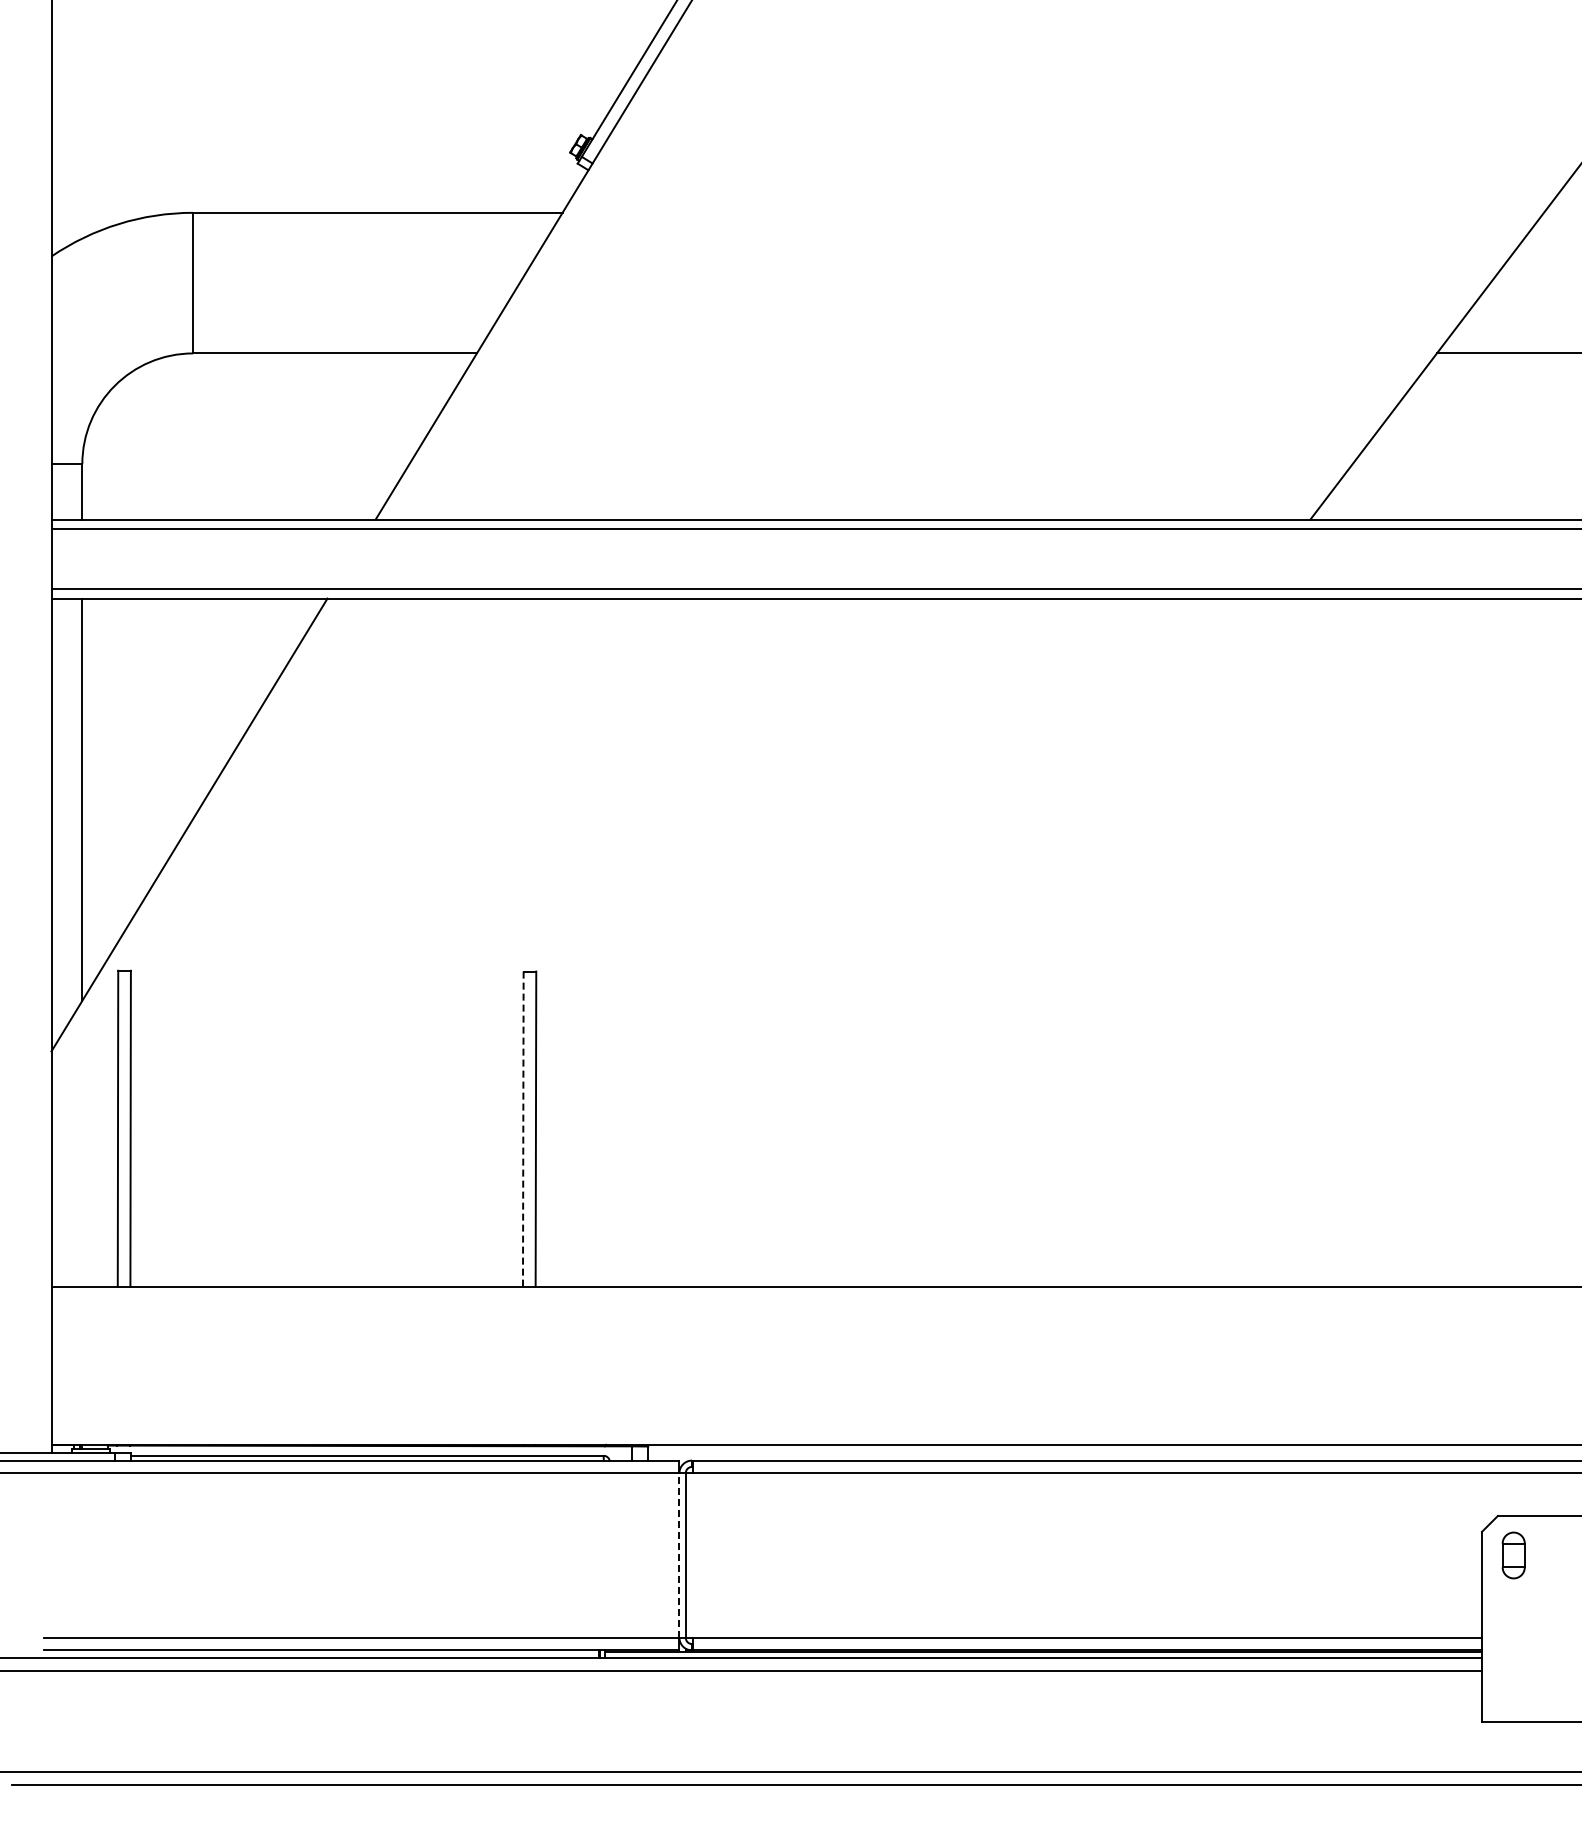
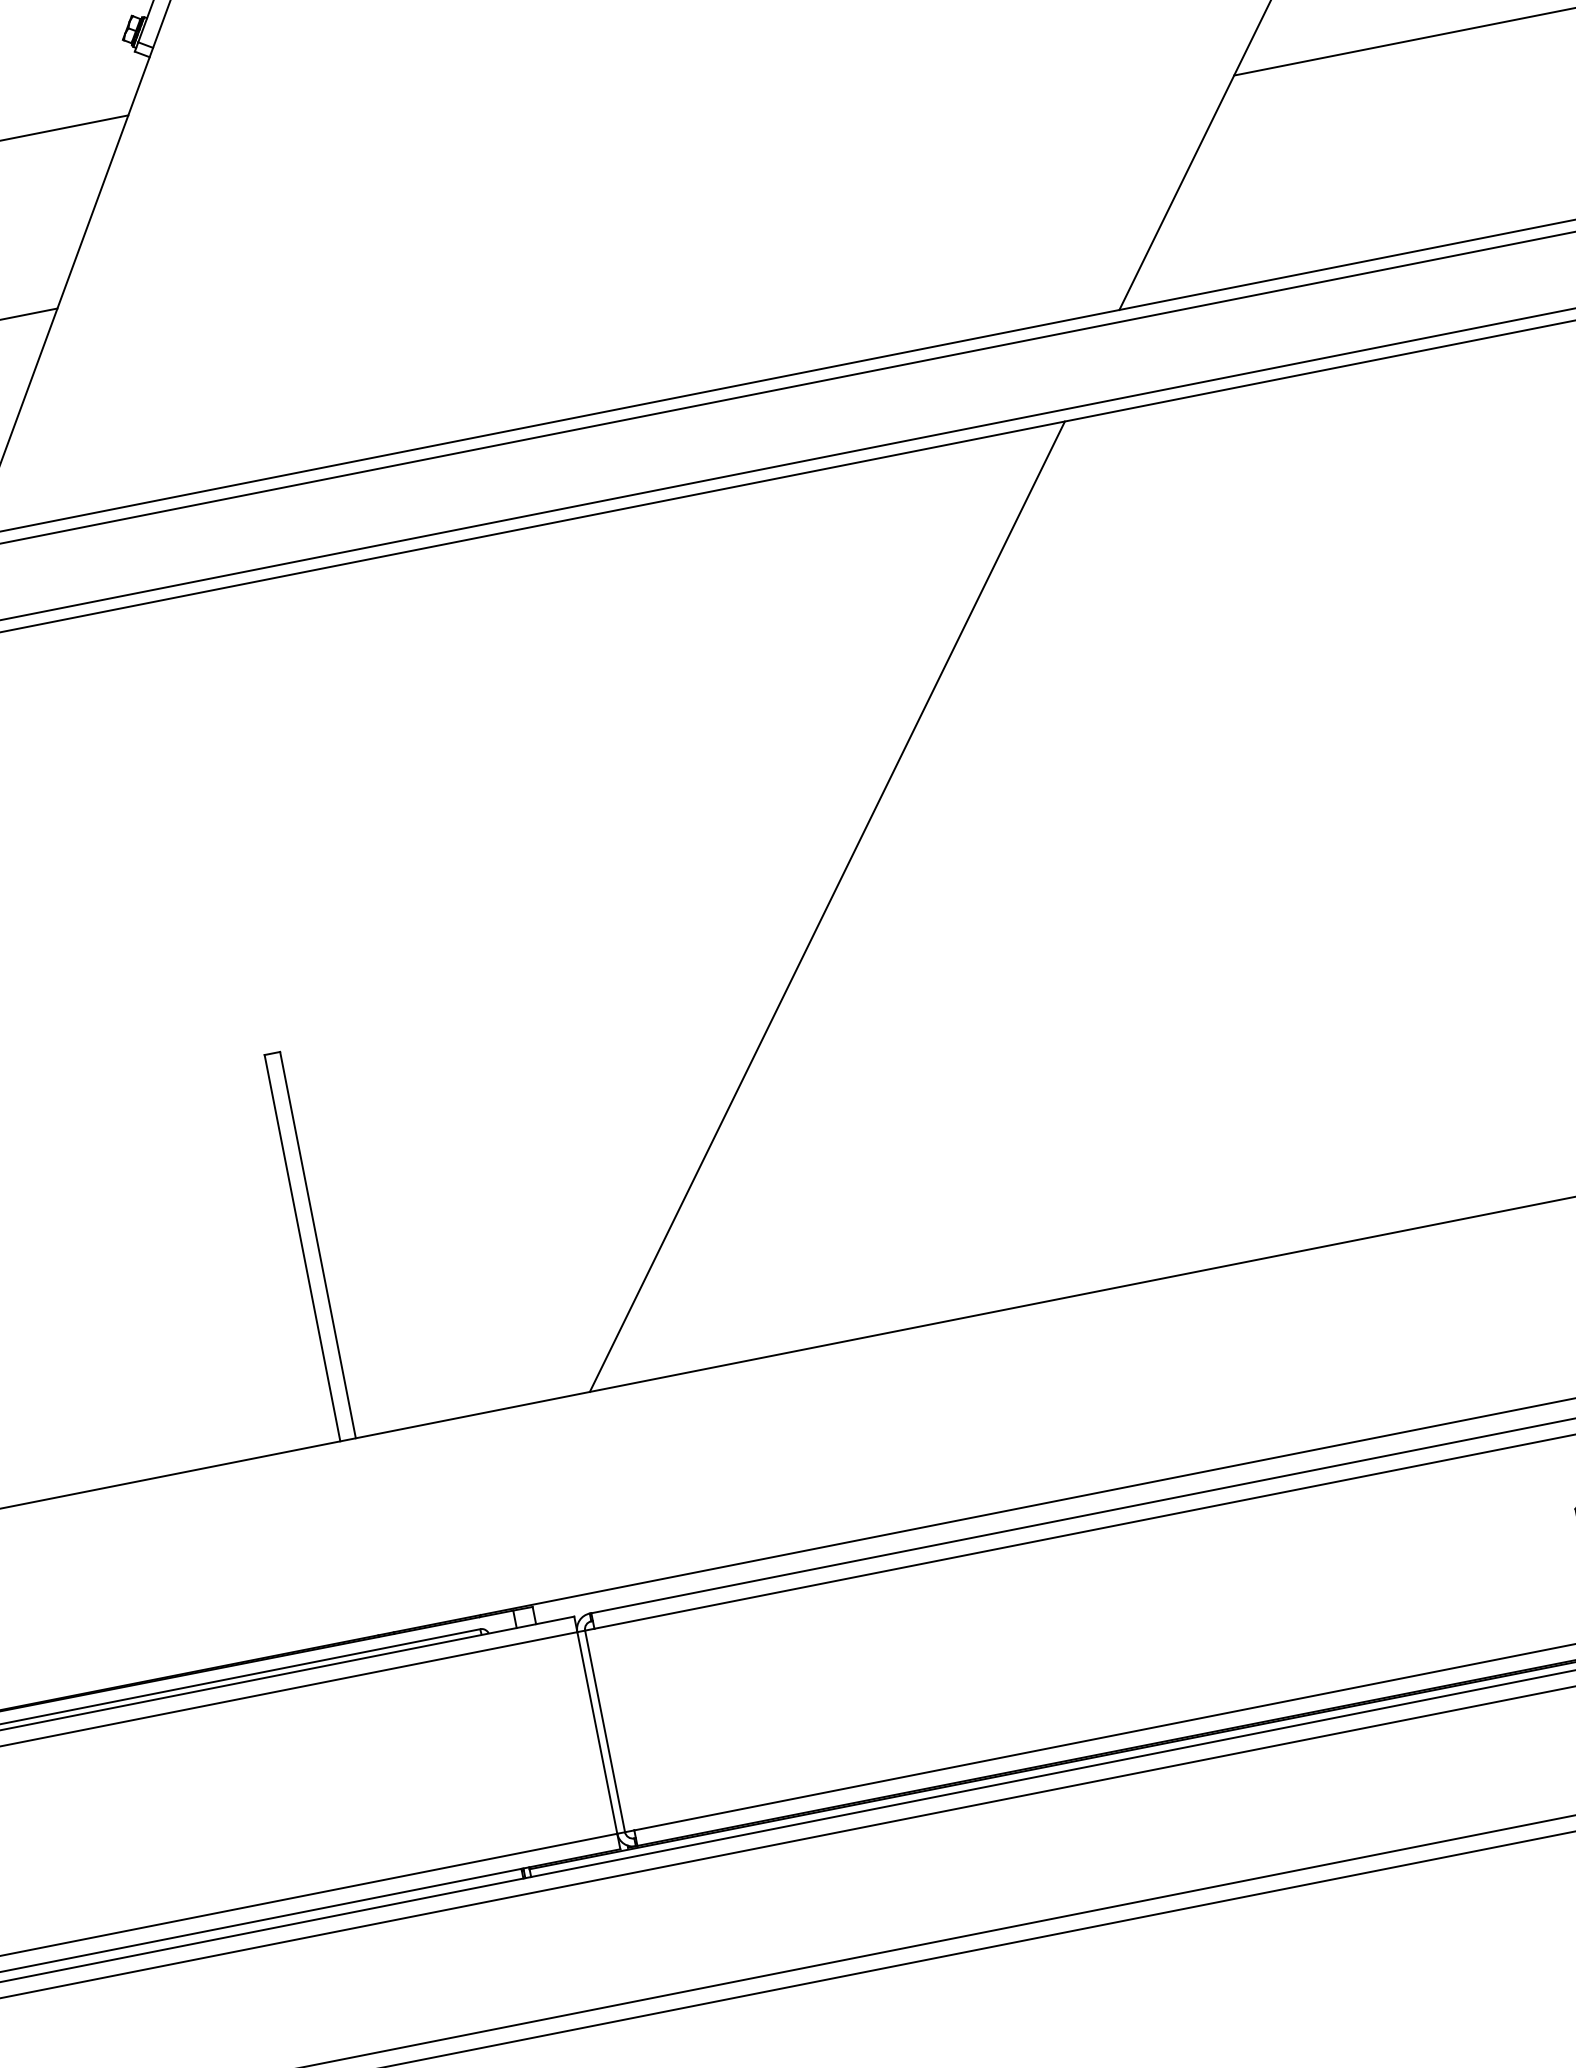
line: (988, 942) -> (827, 906), added
line: (523, 1129) -> (302, 1248), dashed -> solid
line: (679, 1555) -> (597, 1732), dashed -> solid

